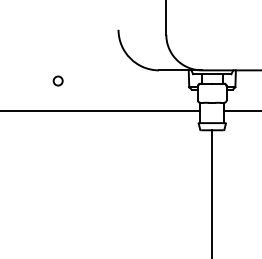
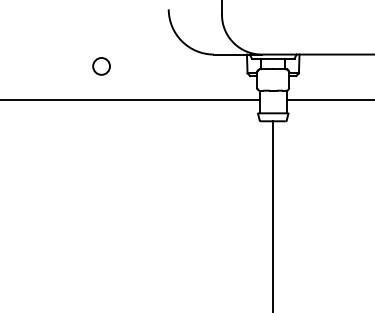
circle: (58, 81) -> (101, 66), size x1.67

